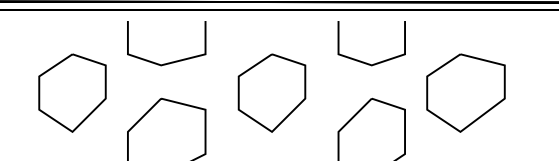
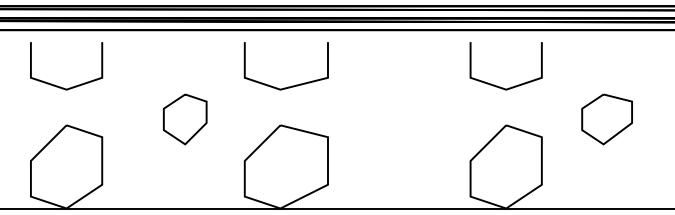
part: (71, 93) -> (184, 119), size x0.6
part: (271, 93) -> (398, 119), removed
part: (465, 93) -> (606, 119), size x0.6

